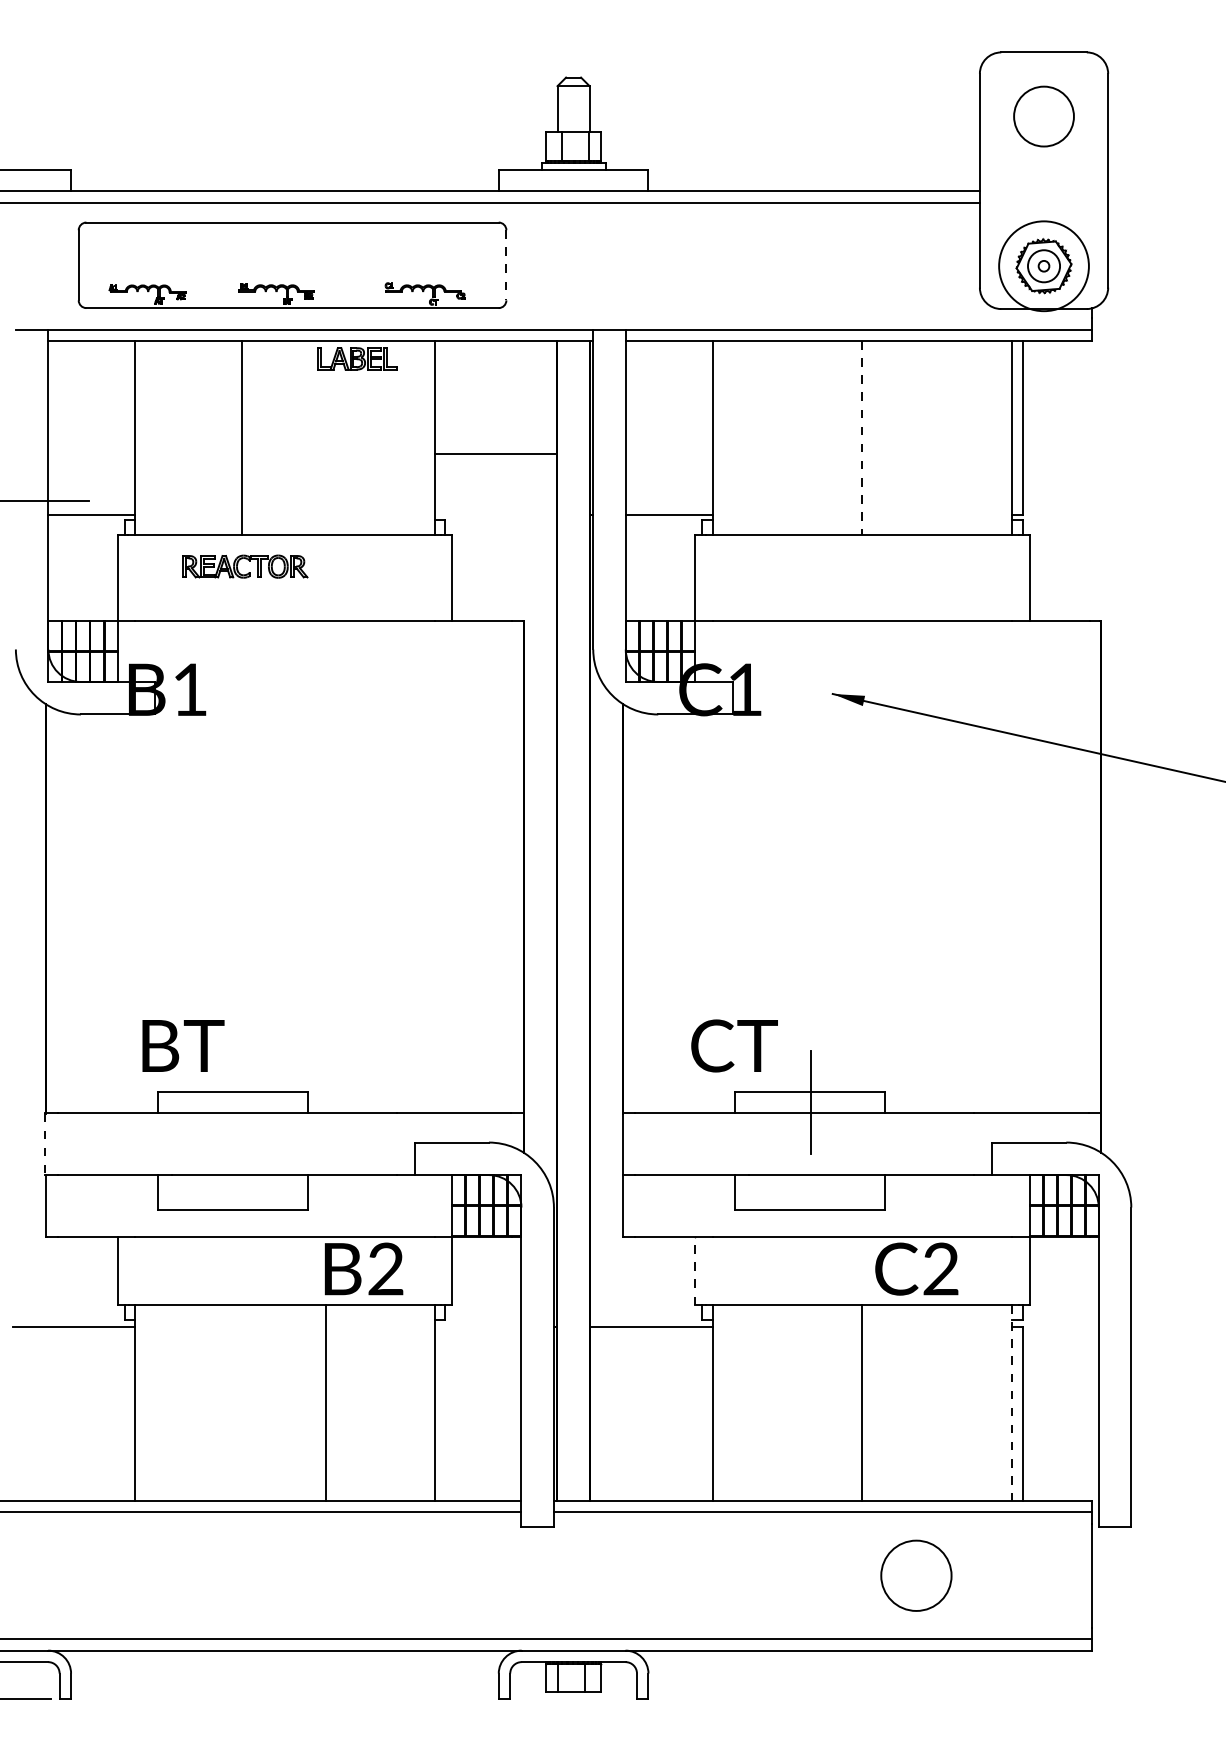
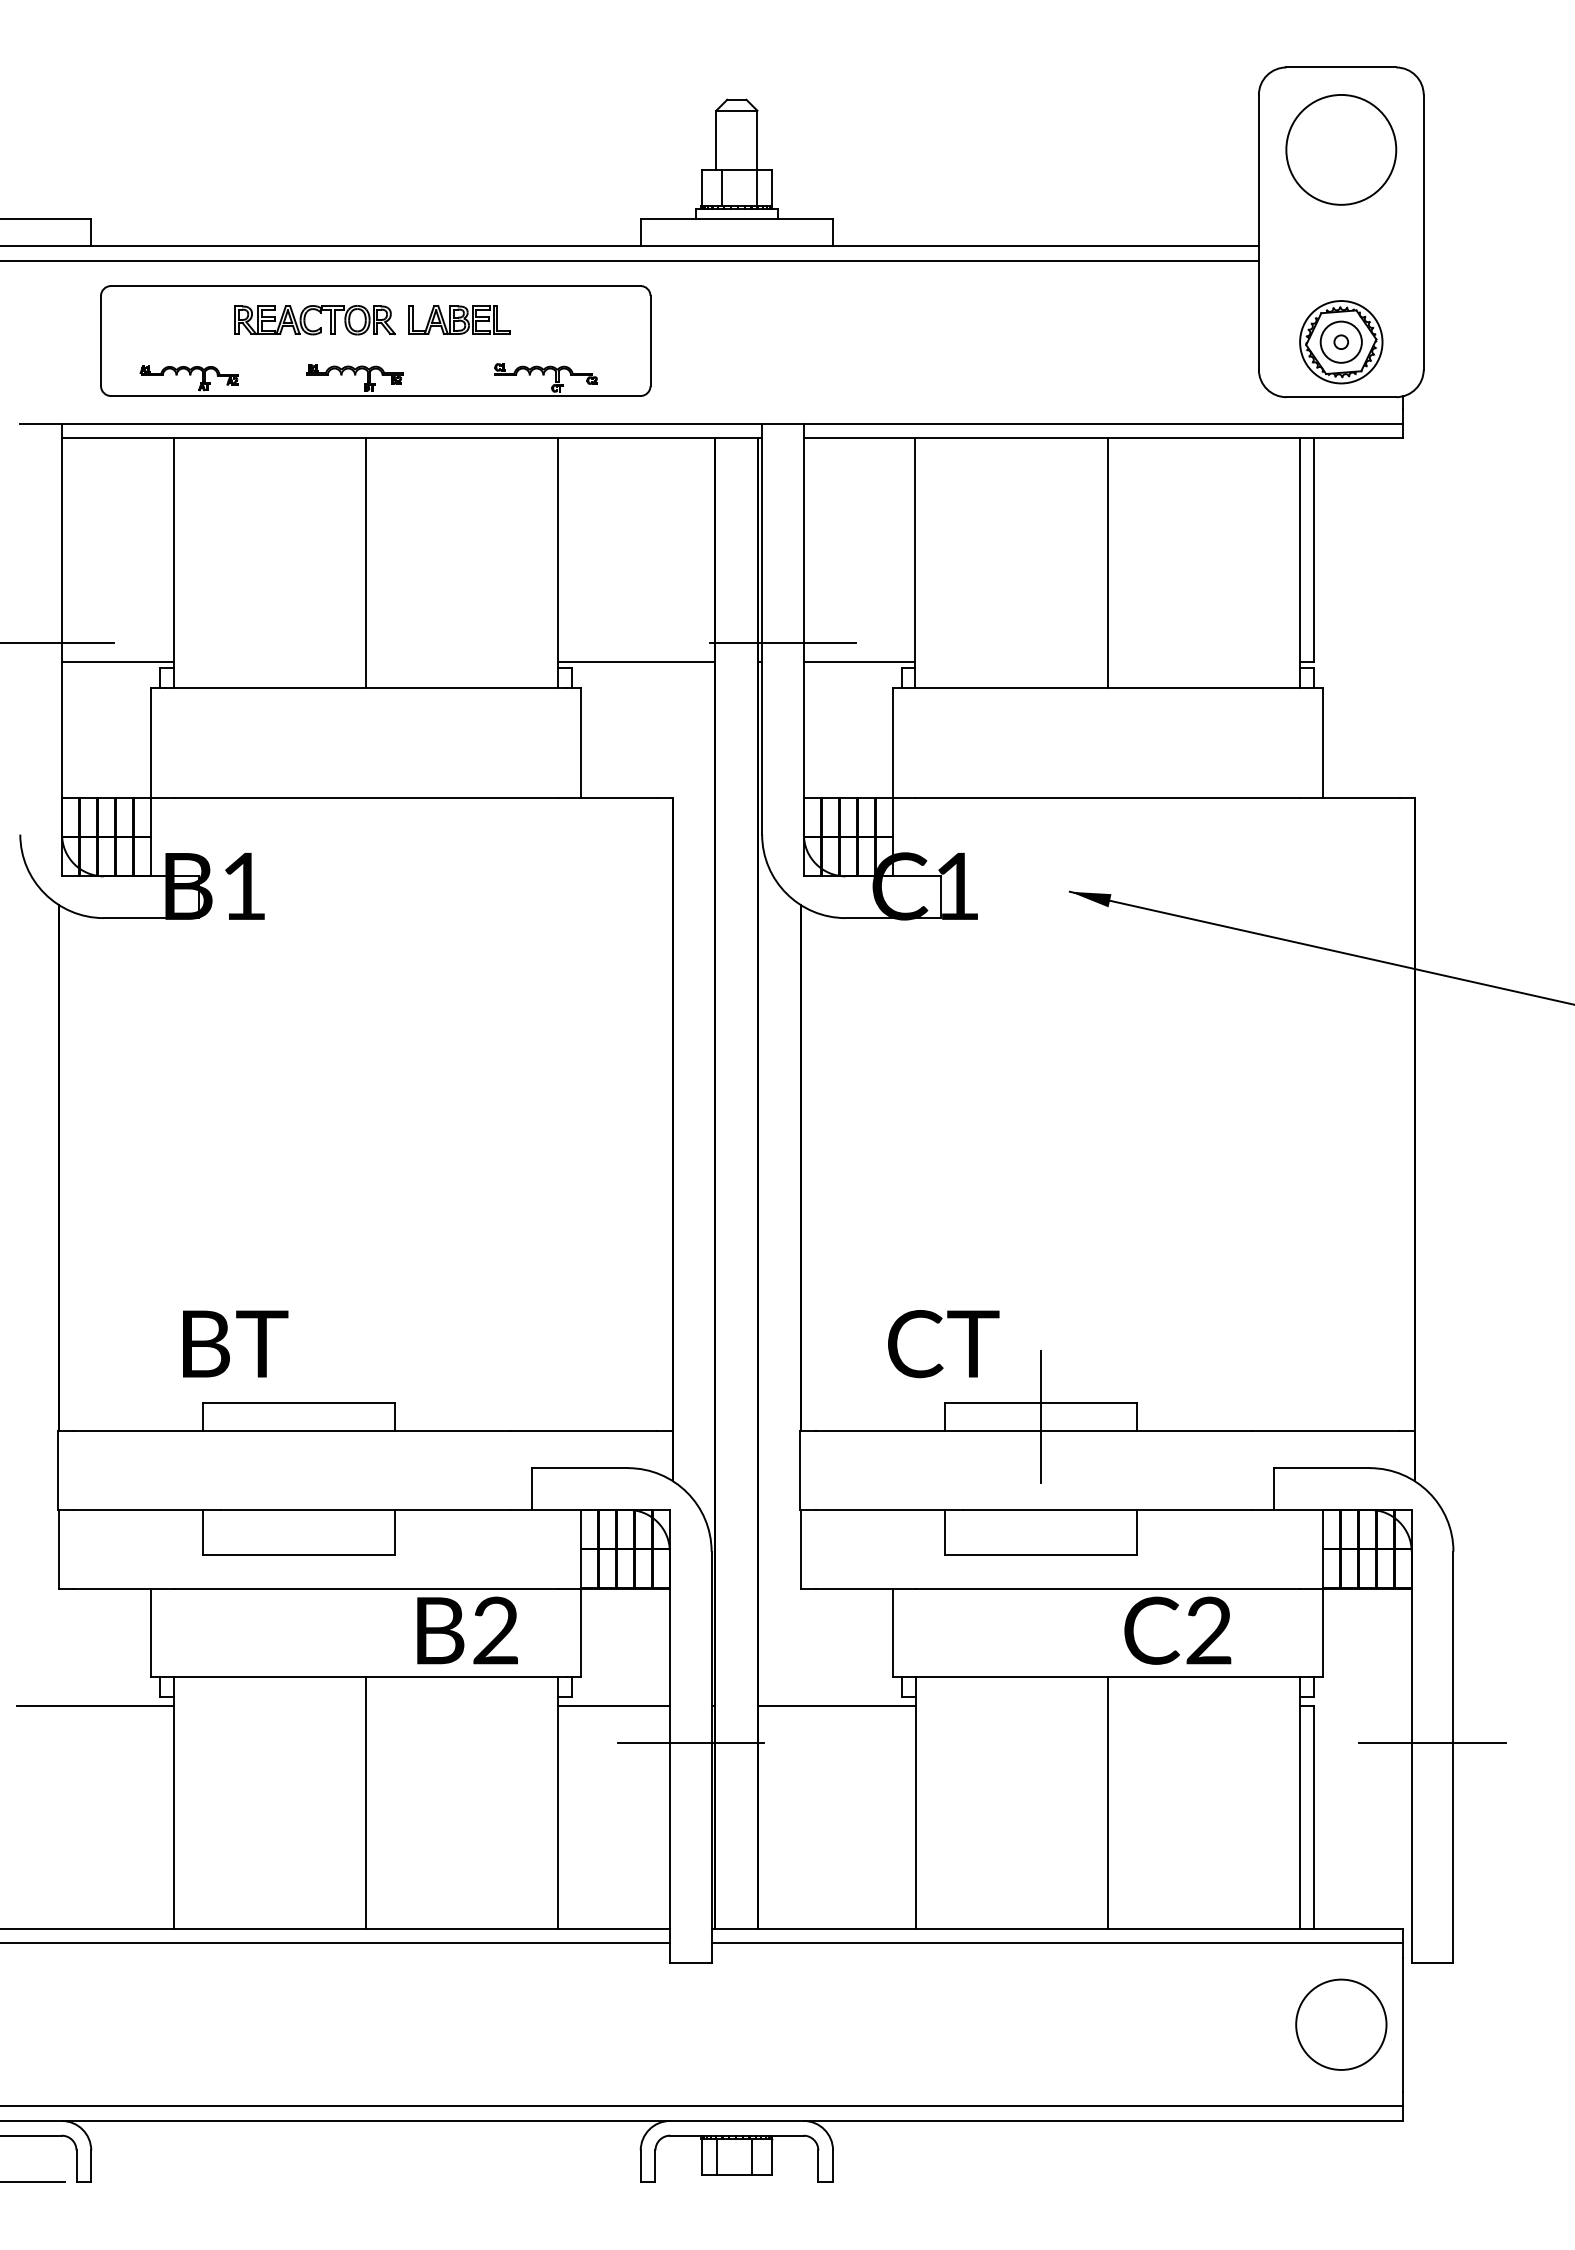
circle: (1044, 116) -> (1341, 149), size x1.43
line: (506, 265) -> (650, 341), dashed -> solid
circle: (1044, 266) -> (1341, 342), size x0.71
part: (357, 358) -> (459, 319), moved
line: (241, 437) -> (365, 562), moved
line: (862, 438) -> (1107, 563), dashed -> solid
line: (495, 454) -> (636, 661), moved
line: (609, 500) -> (782, 643), added
part: (248, 572) -> (319, 327), moved
line: (44, 1144) -> (57, 1470), dashed -> solid
line: (694, 1271) -> (892, 1633), dashed -> solid
line: (477, 1327) -> (613, 1705), added
line: (537, 1356) -> (690, 1742), added
line: (1115, 1356) -> (1432, 1742), added
line: (325, 1402) -> (365, 1802), moved
line: (1012, 1402) -> (1300, 1802), dashed -> solid
circle: (916, 1575) -> (1341, 2024), moved

